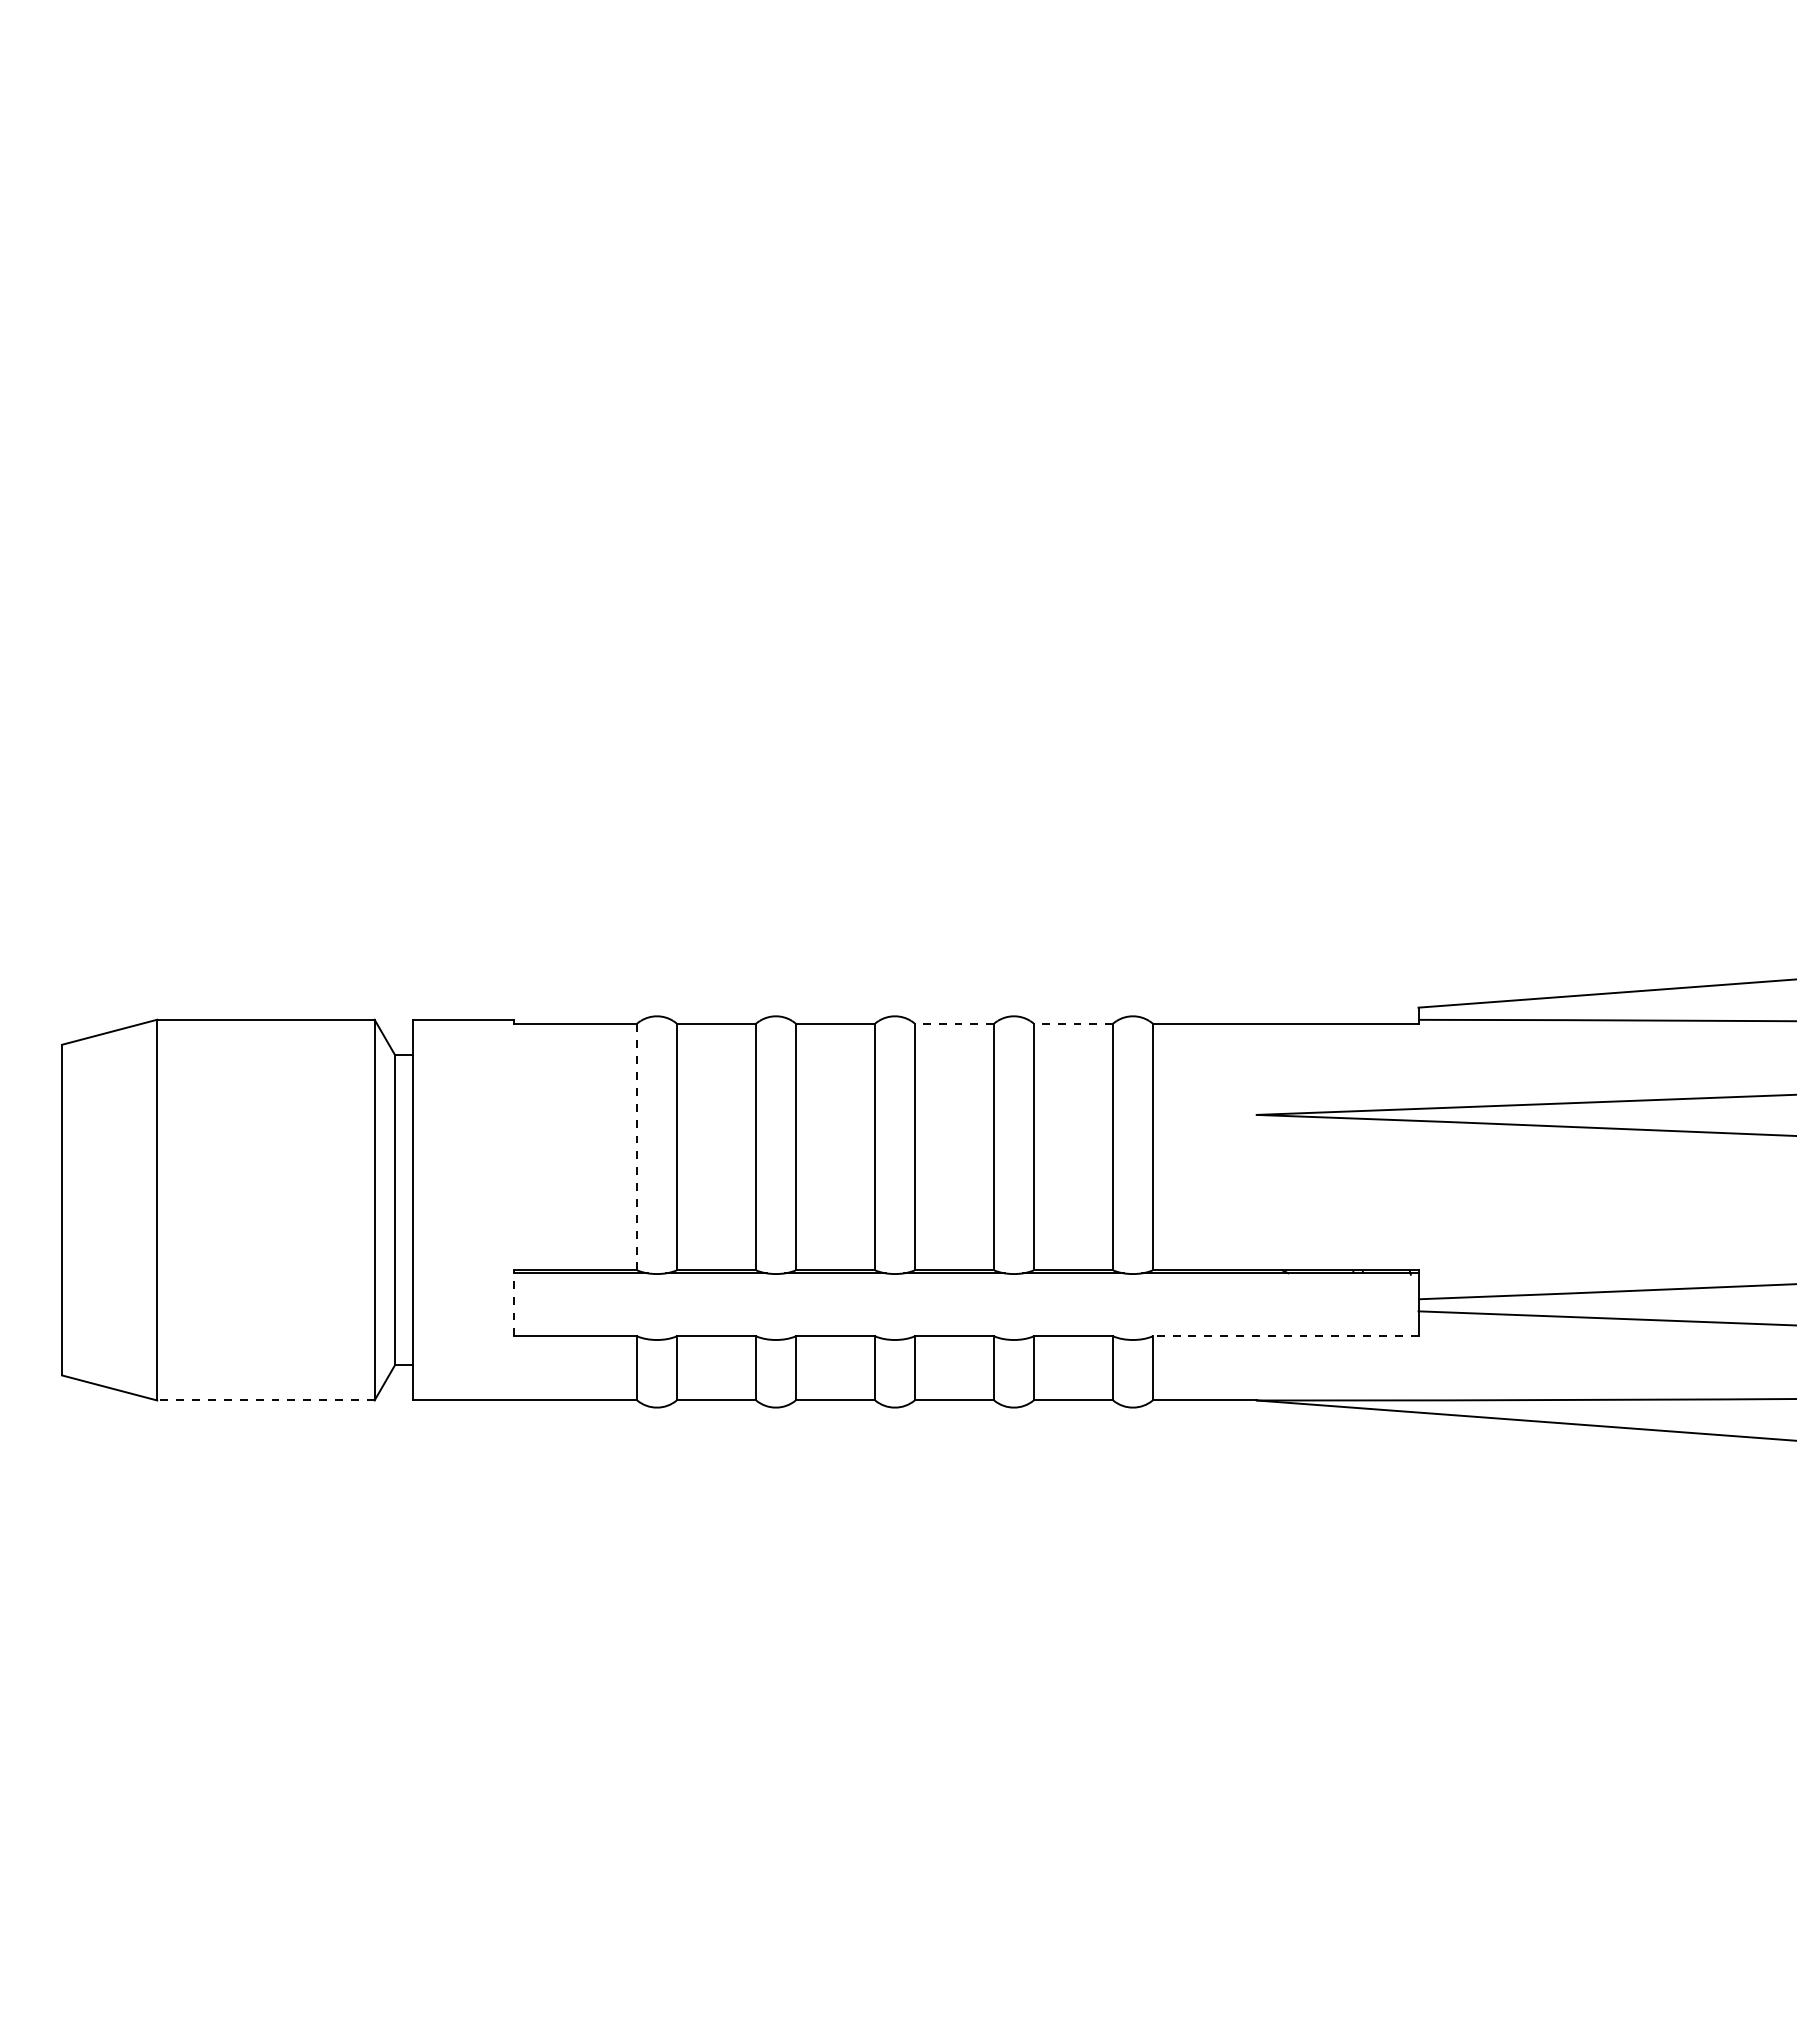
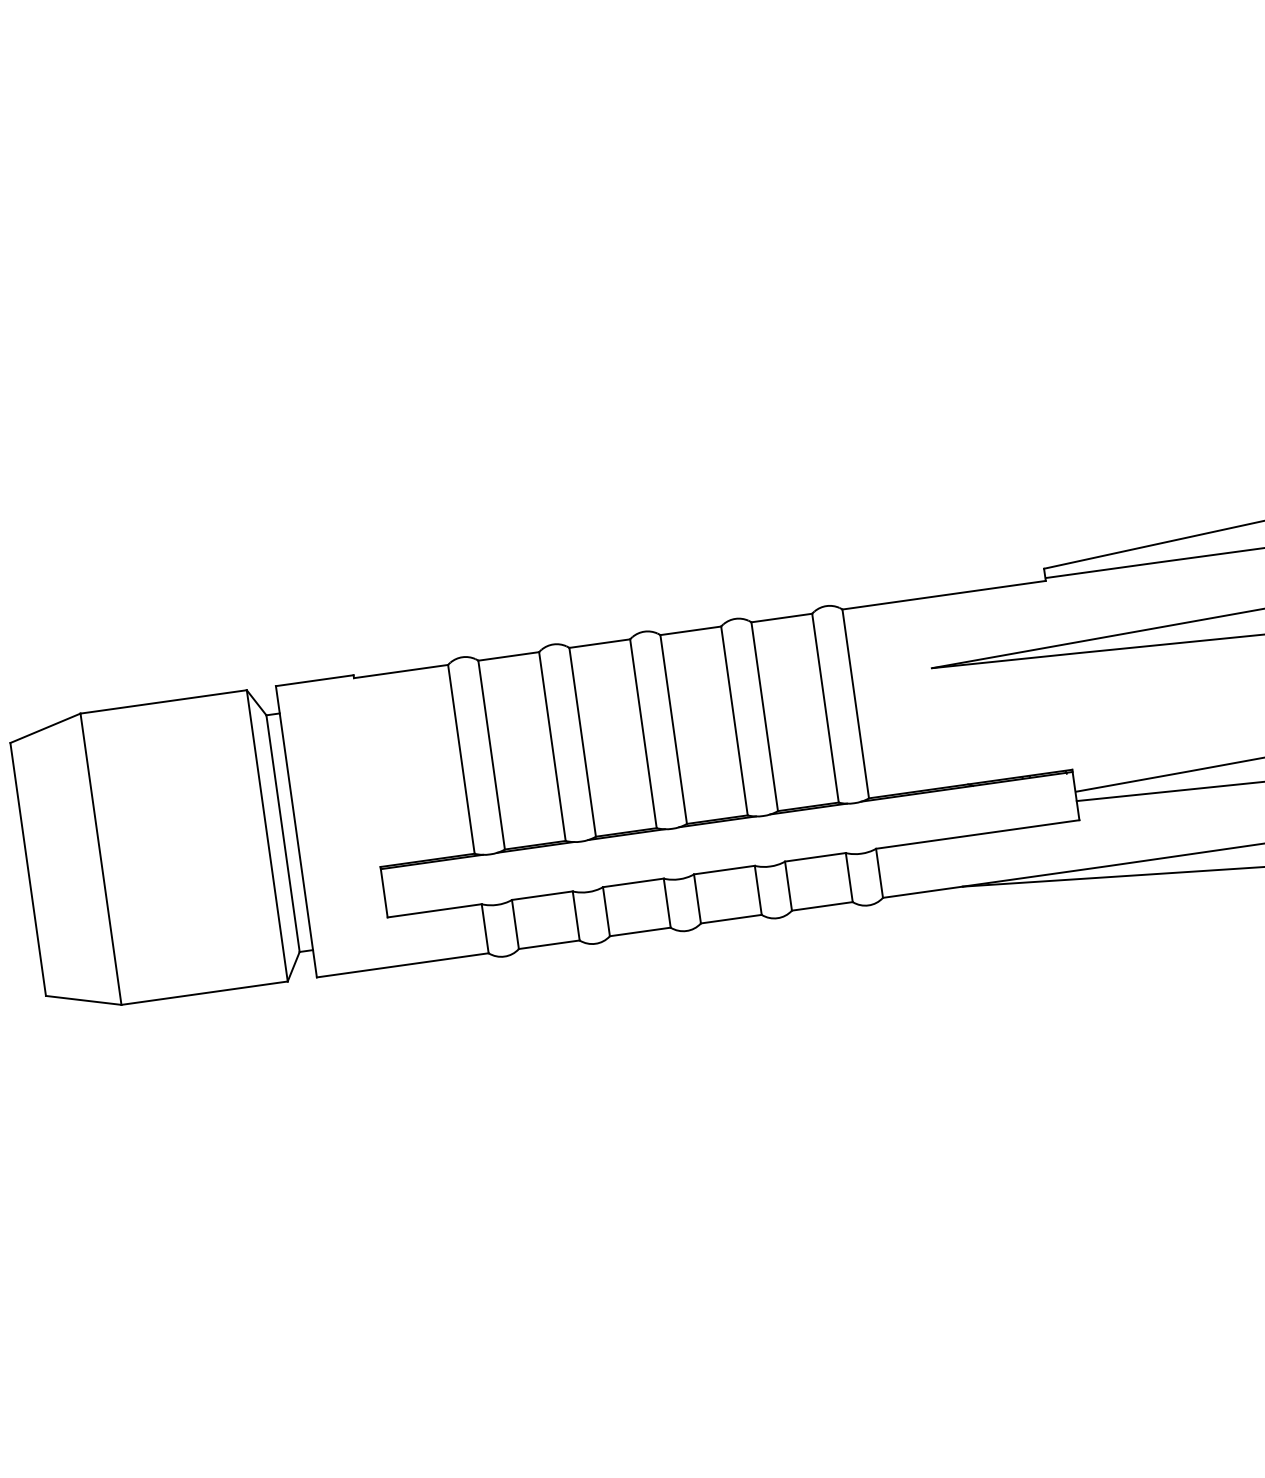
line: (954, 1023) -> (690, 630), dashed -> solid
line: (1073, 1023) -> (781, 617), dashed -> solid
line: (637, 1146) -> (461, 758), dashed -> solid
line: (514, 1303) -> (384, 892), dashed -> solid
line: (1285, 1336) -> (977, 834), dashed -> solid
line: (265, 1400) -> (204, 993), dashed -> solid

